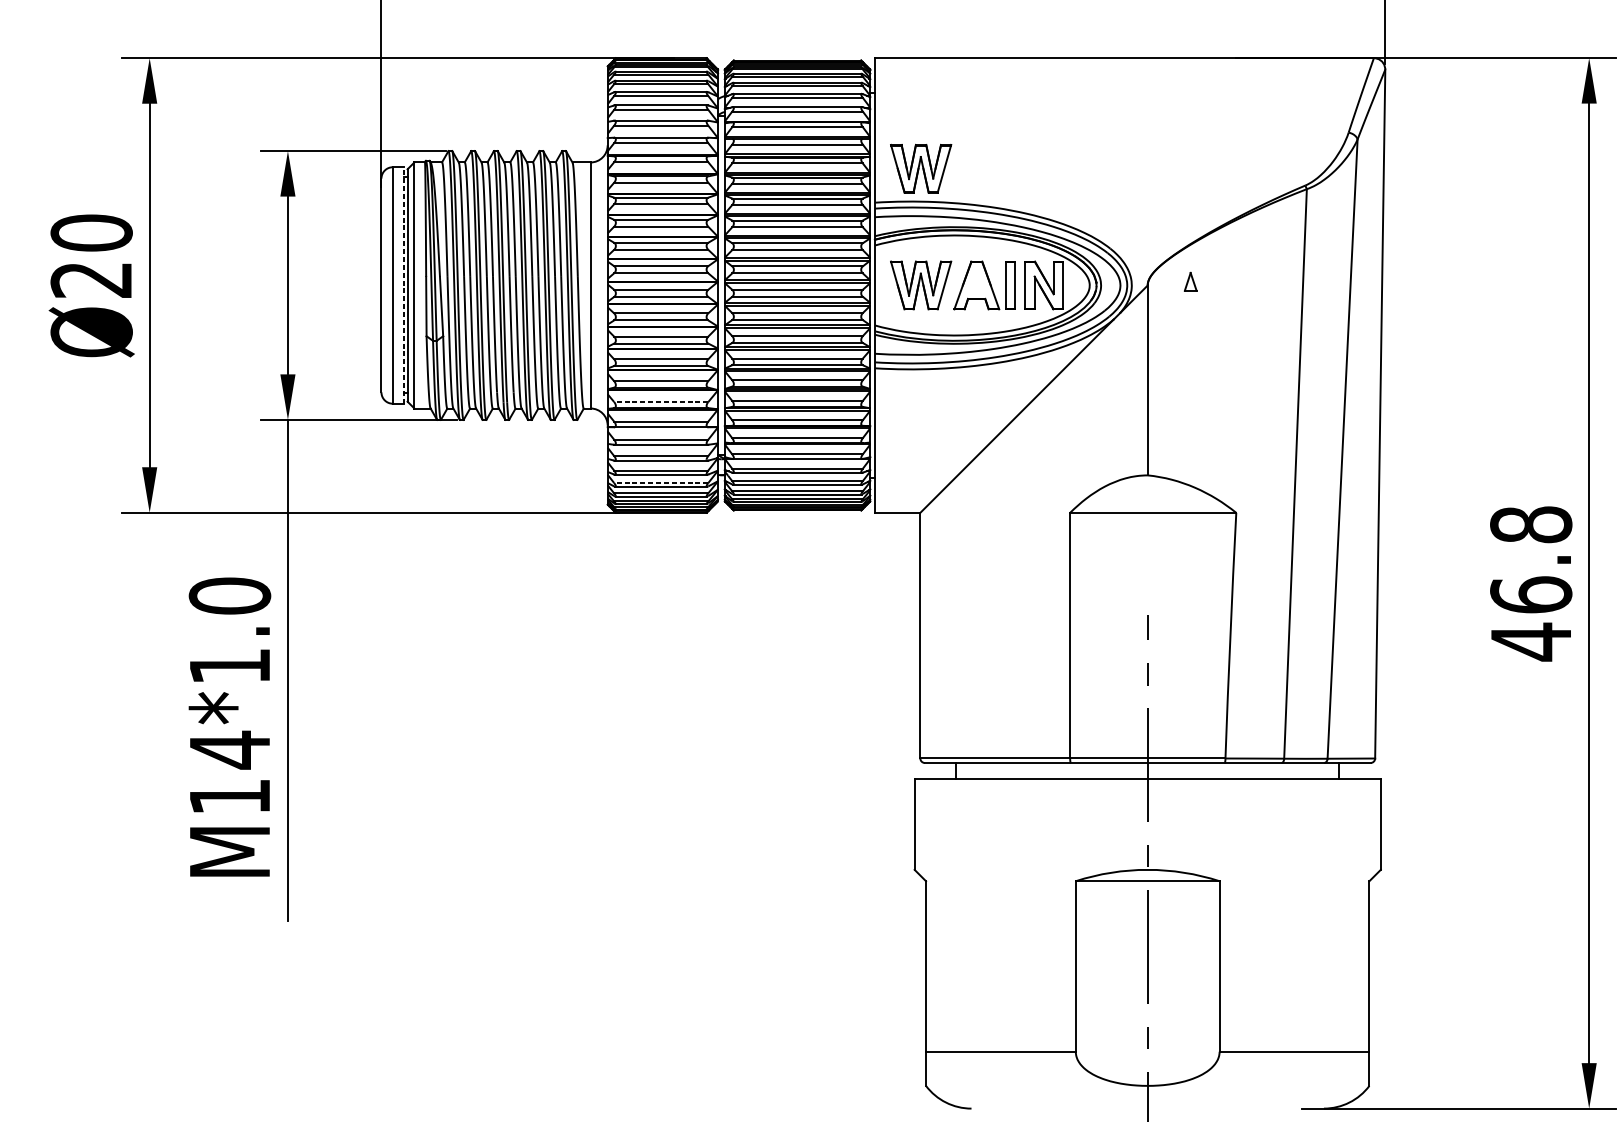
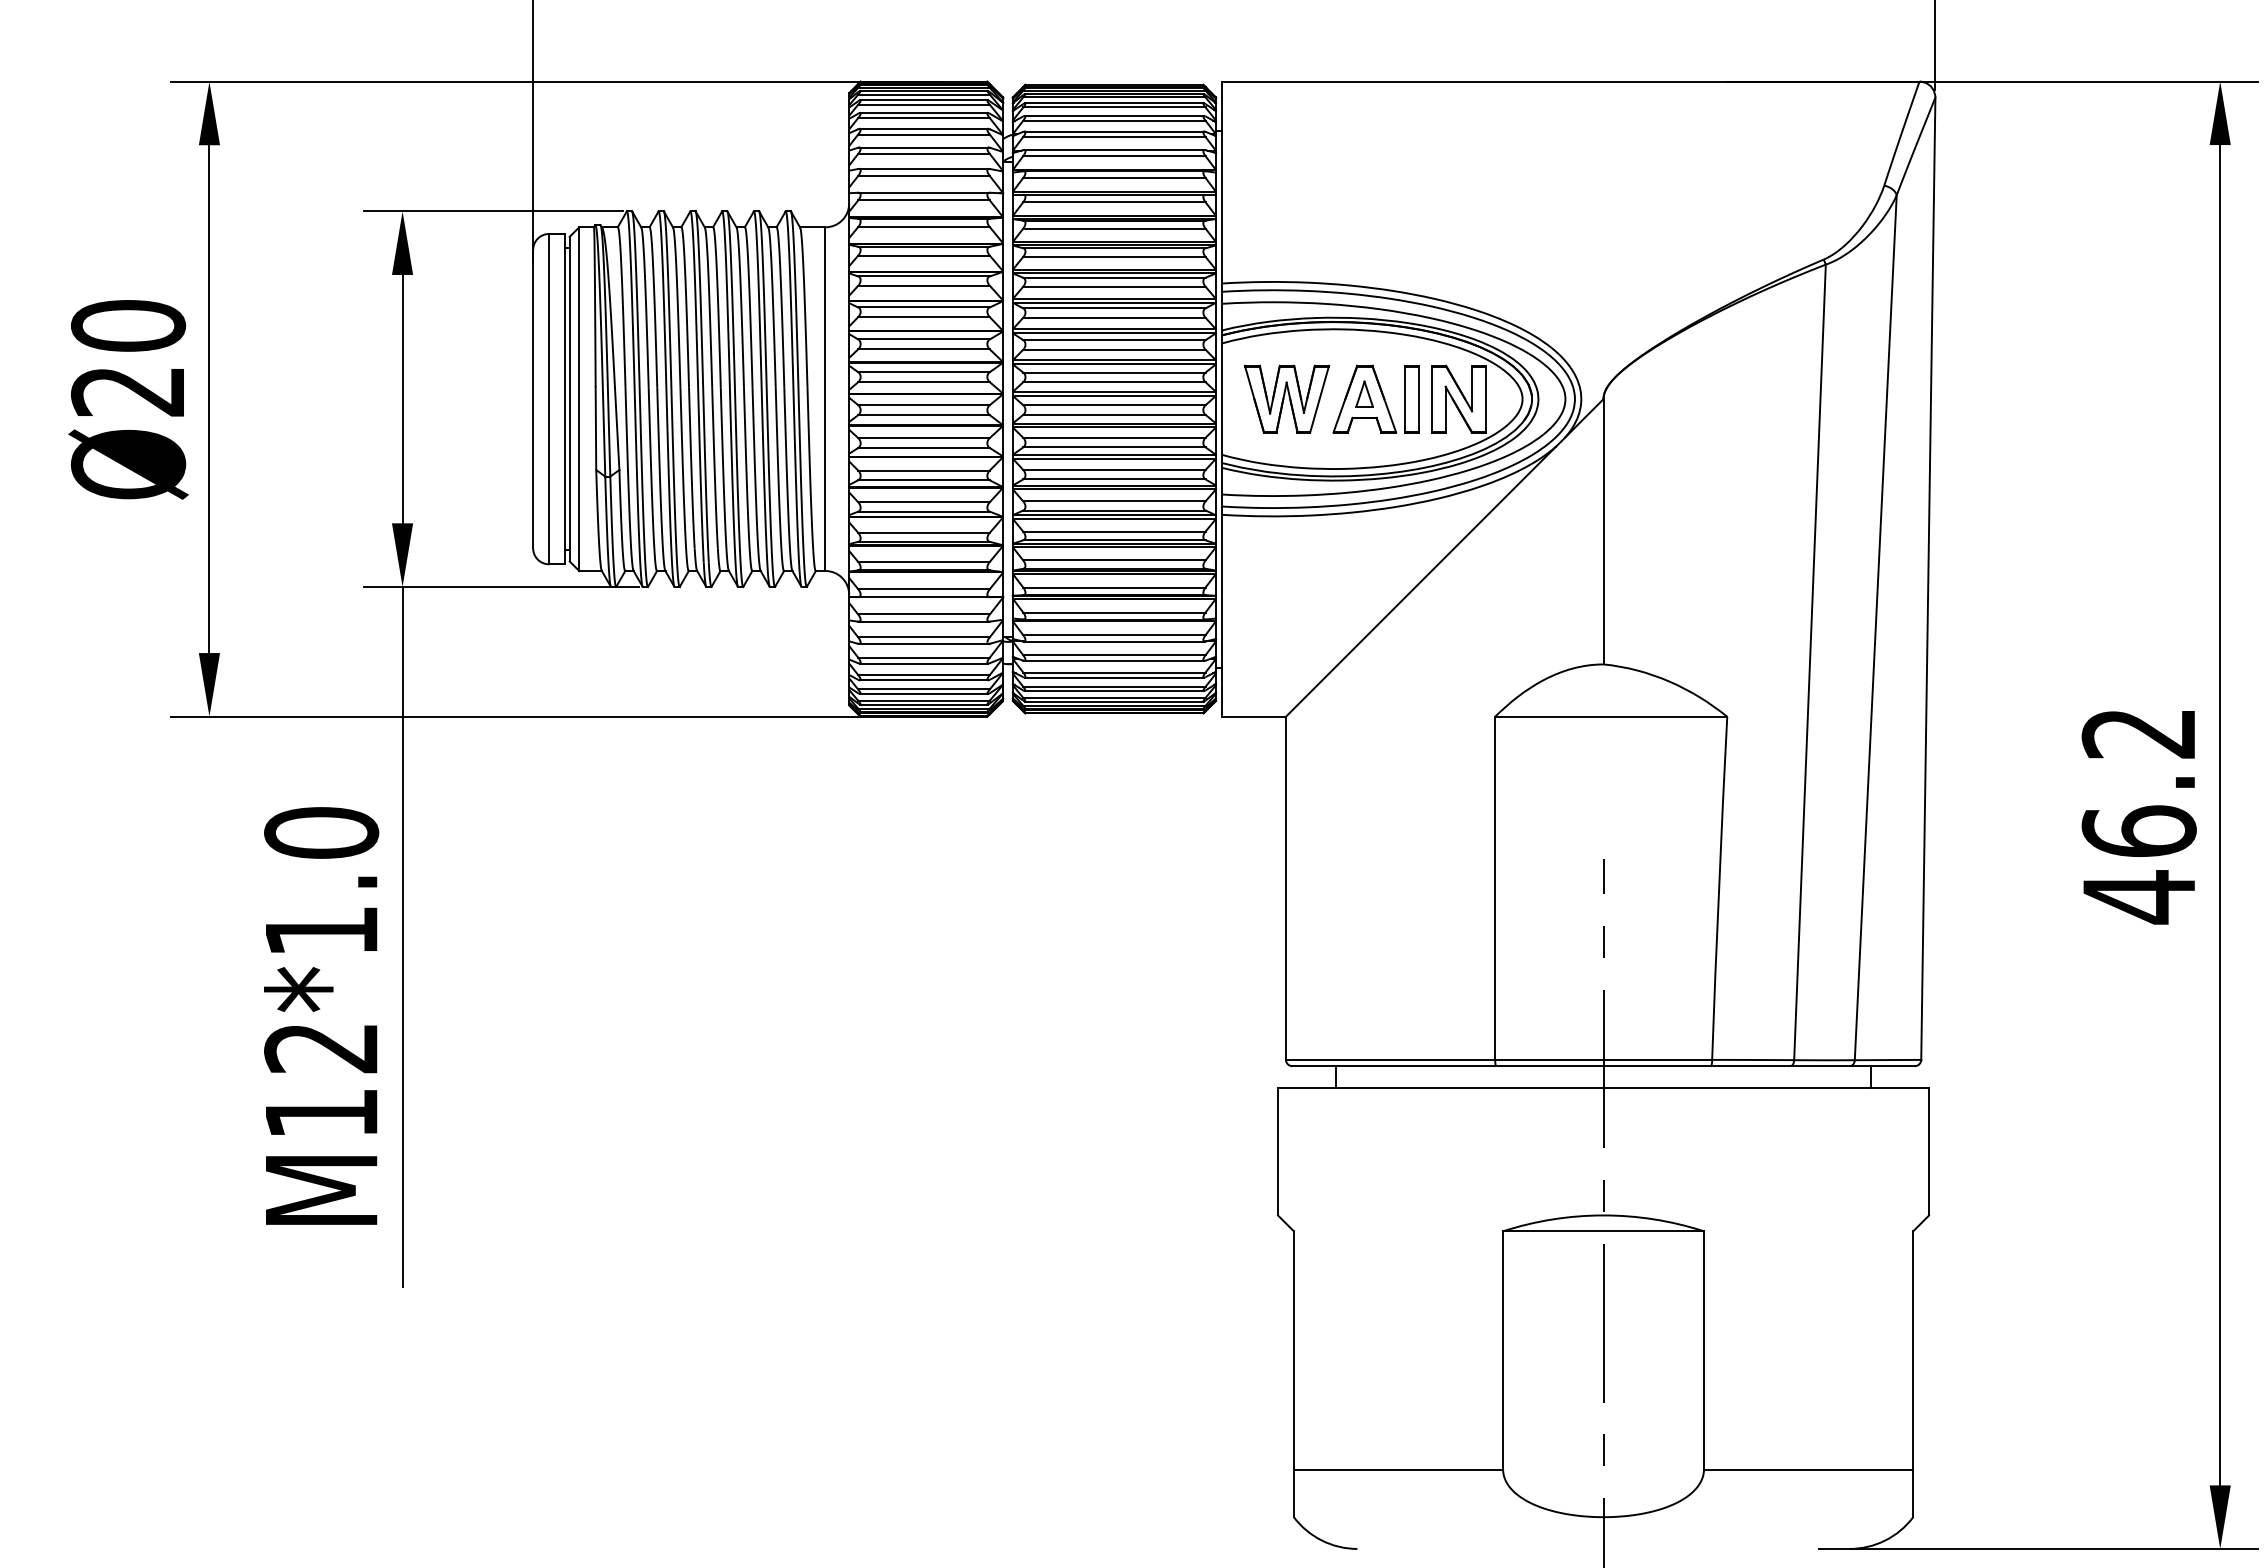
part: (921, 168) -> (1287, 235), removed
part: (1190, 281) -> (1364, 393), moved
line: (403, 285) -> (564, 398), dashed -> solid
line: (661, 401) -> (924, 561), dashed -> solid
line: (661, 483) -> (924, 675), dashed -> solid
text: (1530, 524) -> (2138, 733), 46.8 -> 46.2
text: (229, 750) -> (320, 1048), M14*1.0 -> M12*1.0

